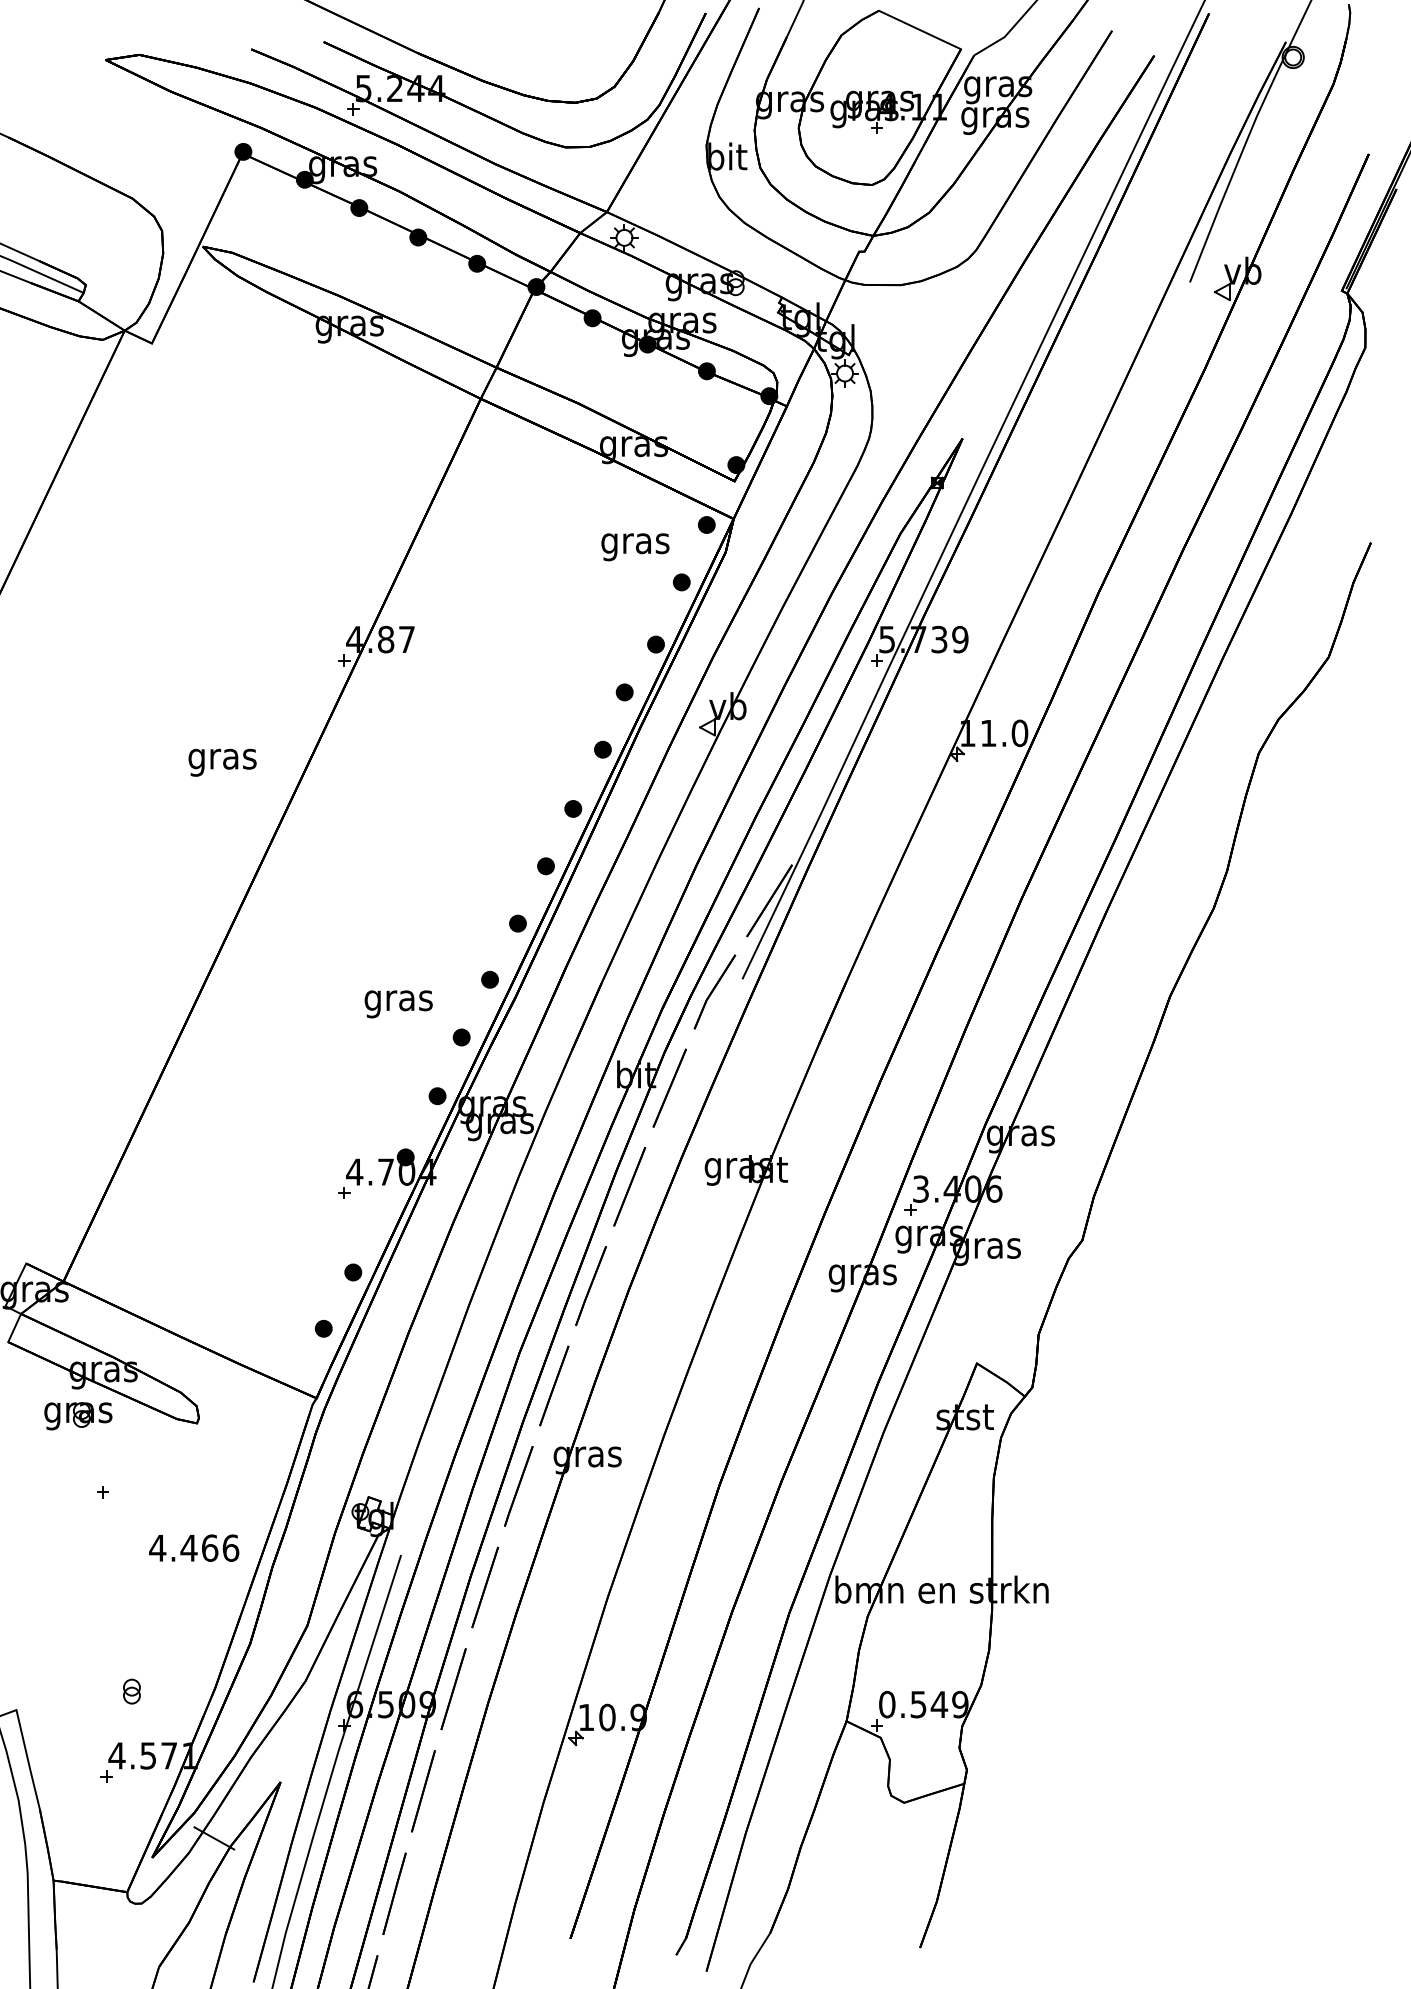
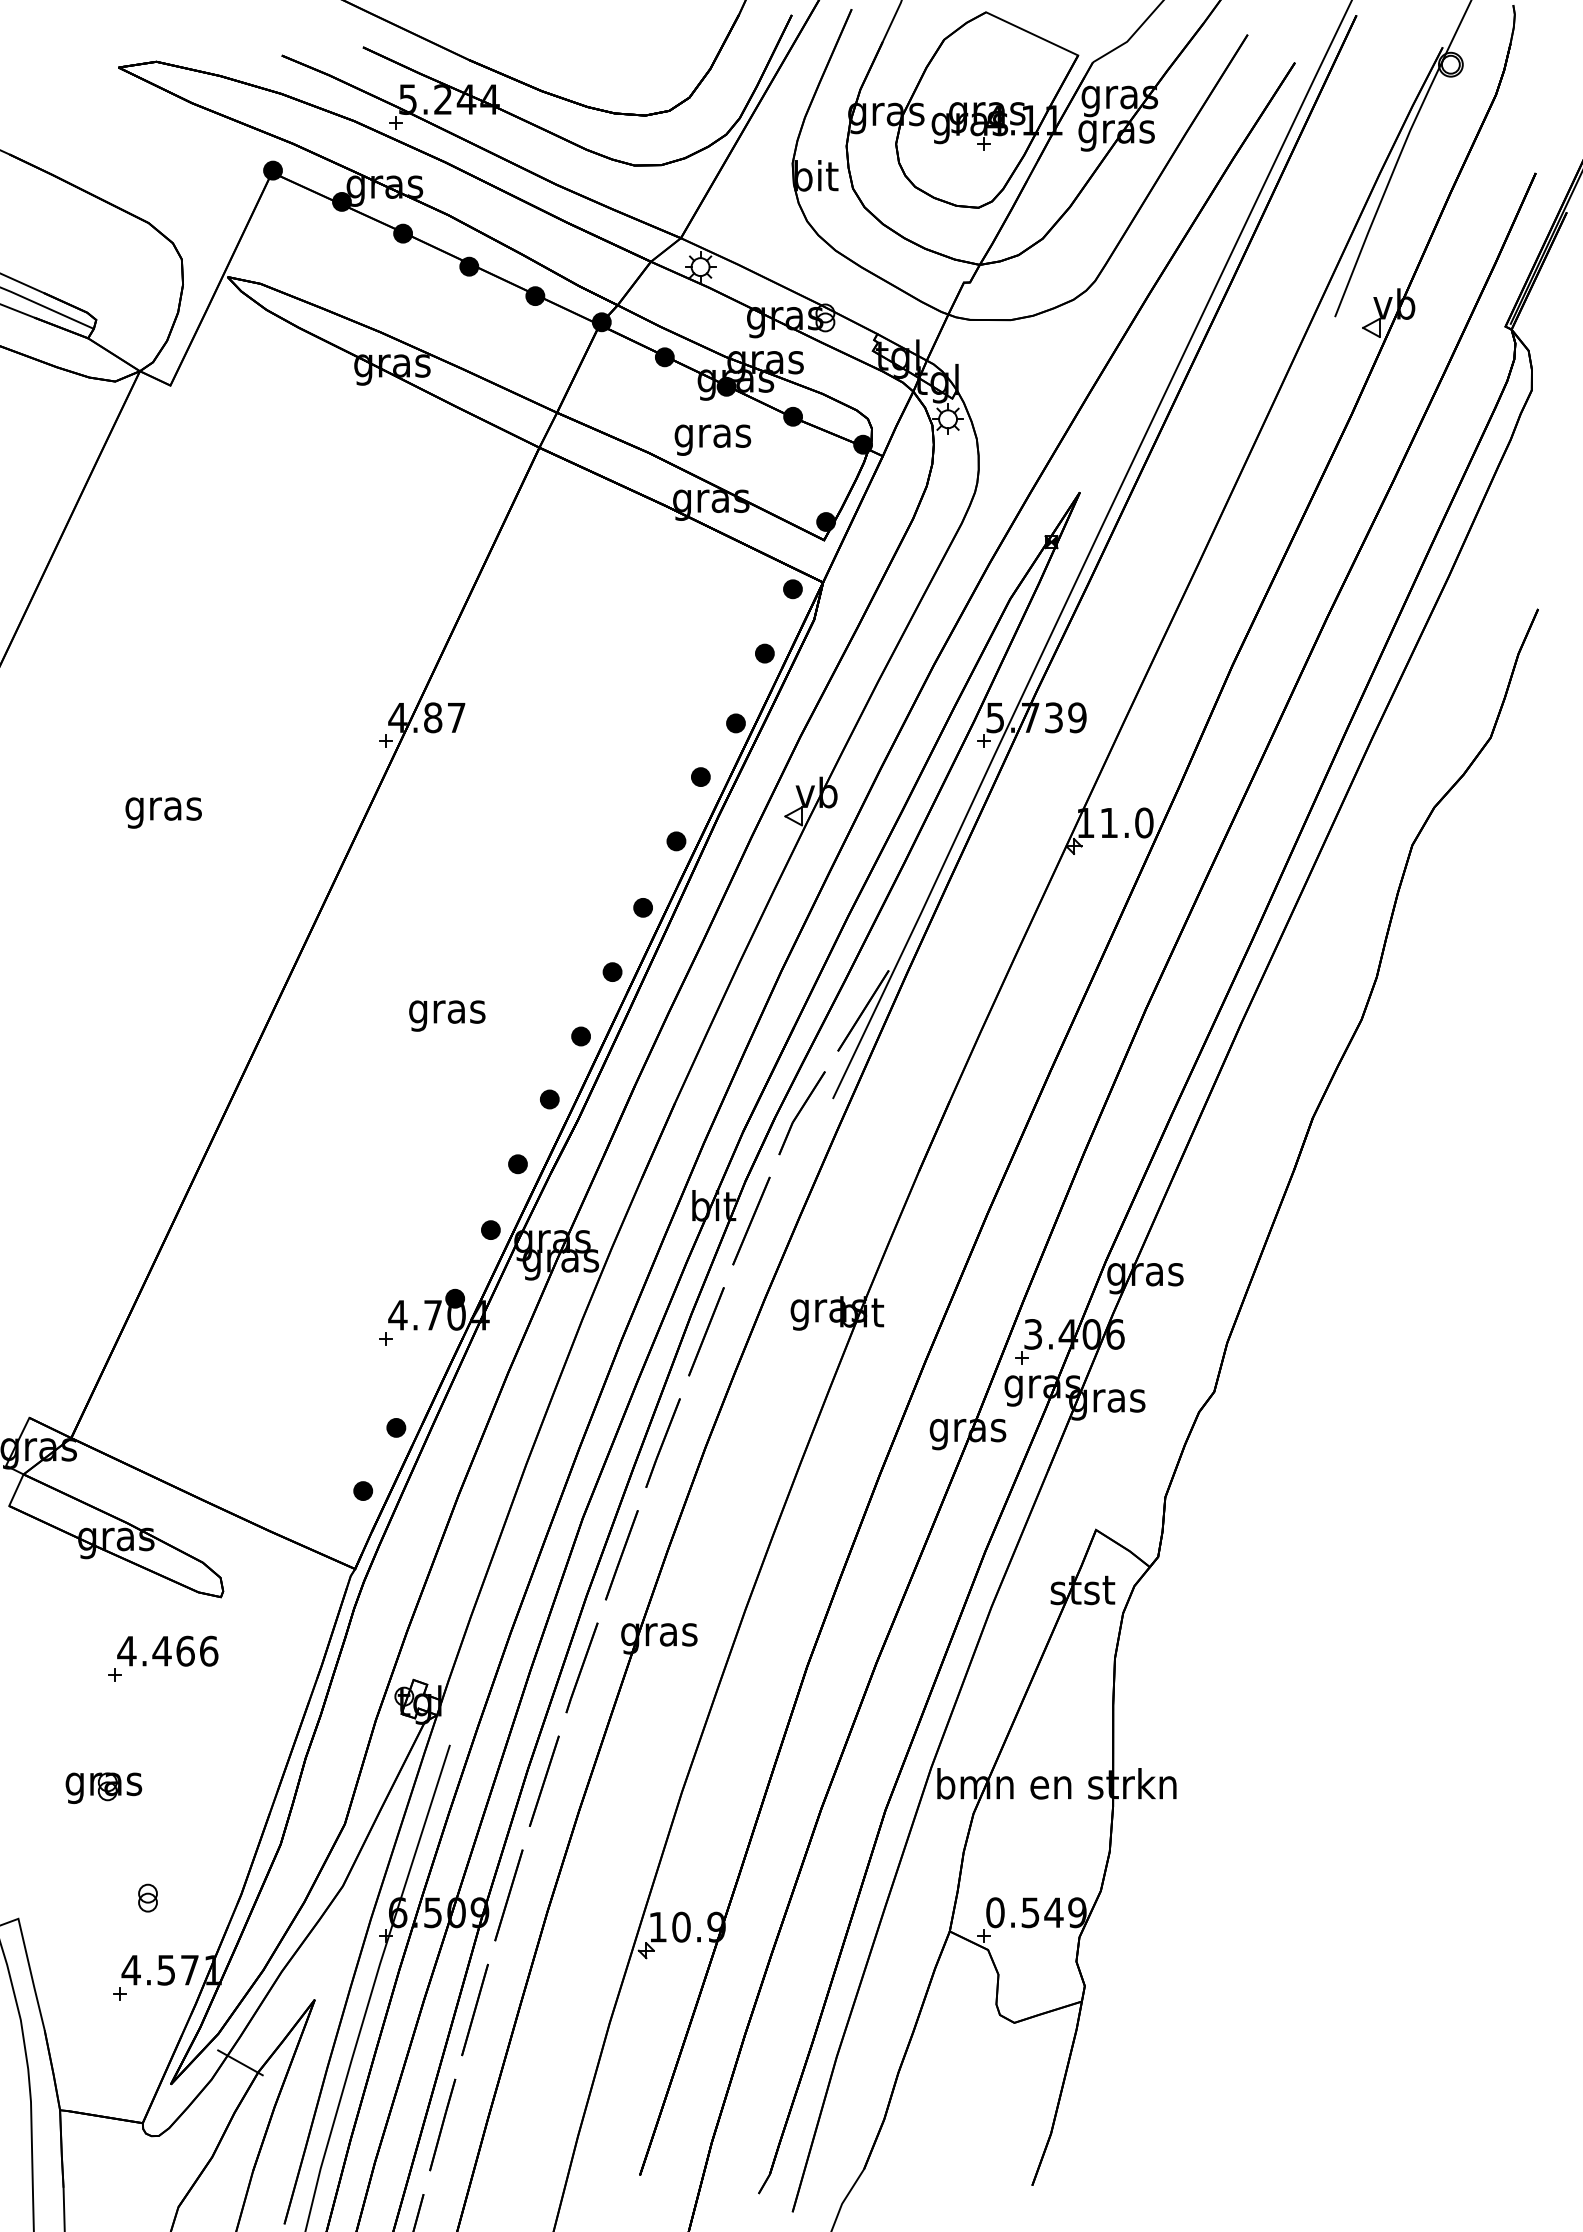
text: (635, 546) -> (712, 439), moved
text: (222, 762) -> (163, 812), moved
text: (398, 1003) -> (447, 1015), moved
part: (78, 1415) -> (103, 1787), moved
text: (193, 1547) -> (167, 1650), moved

